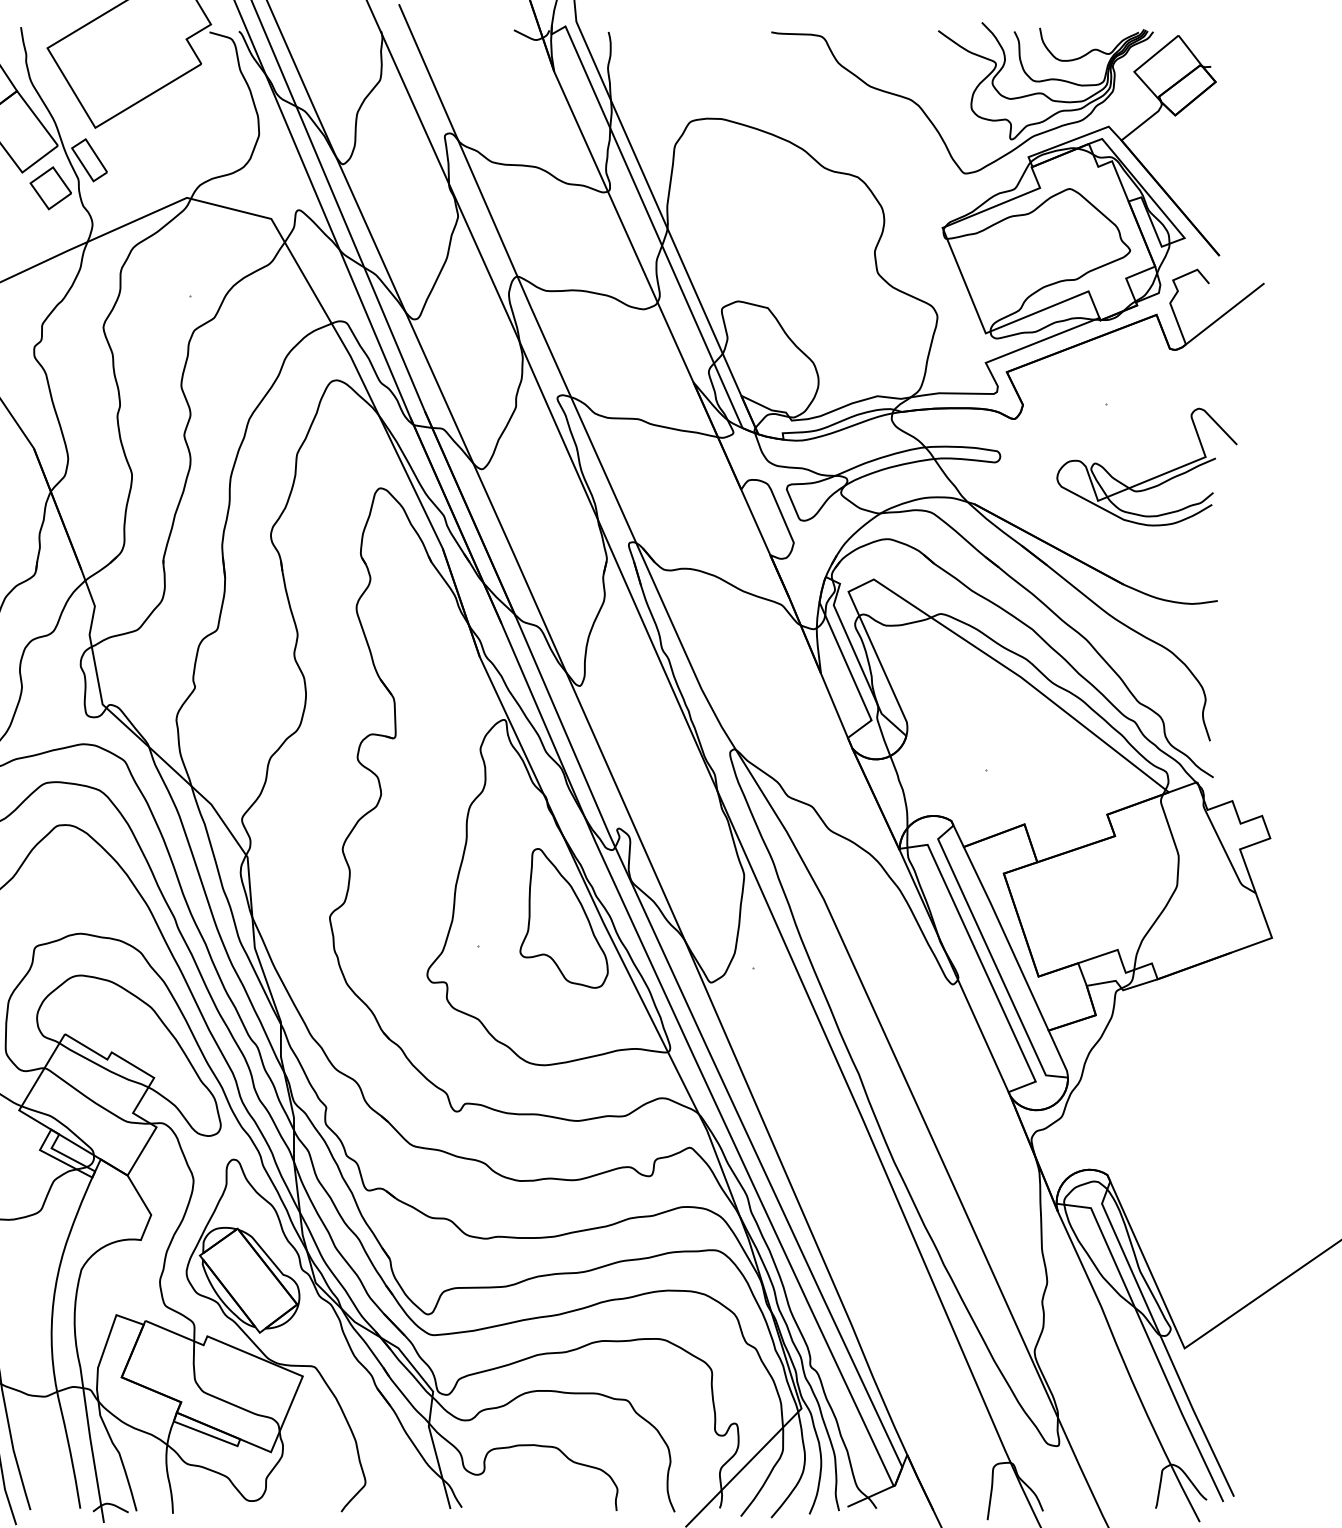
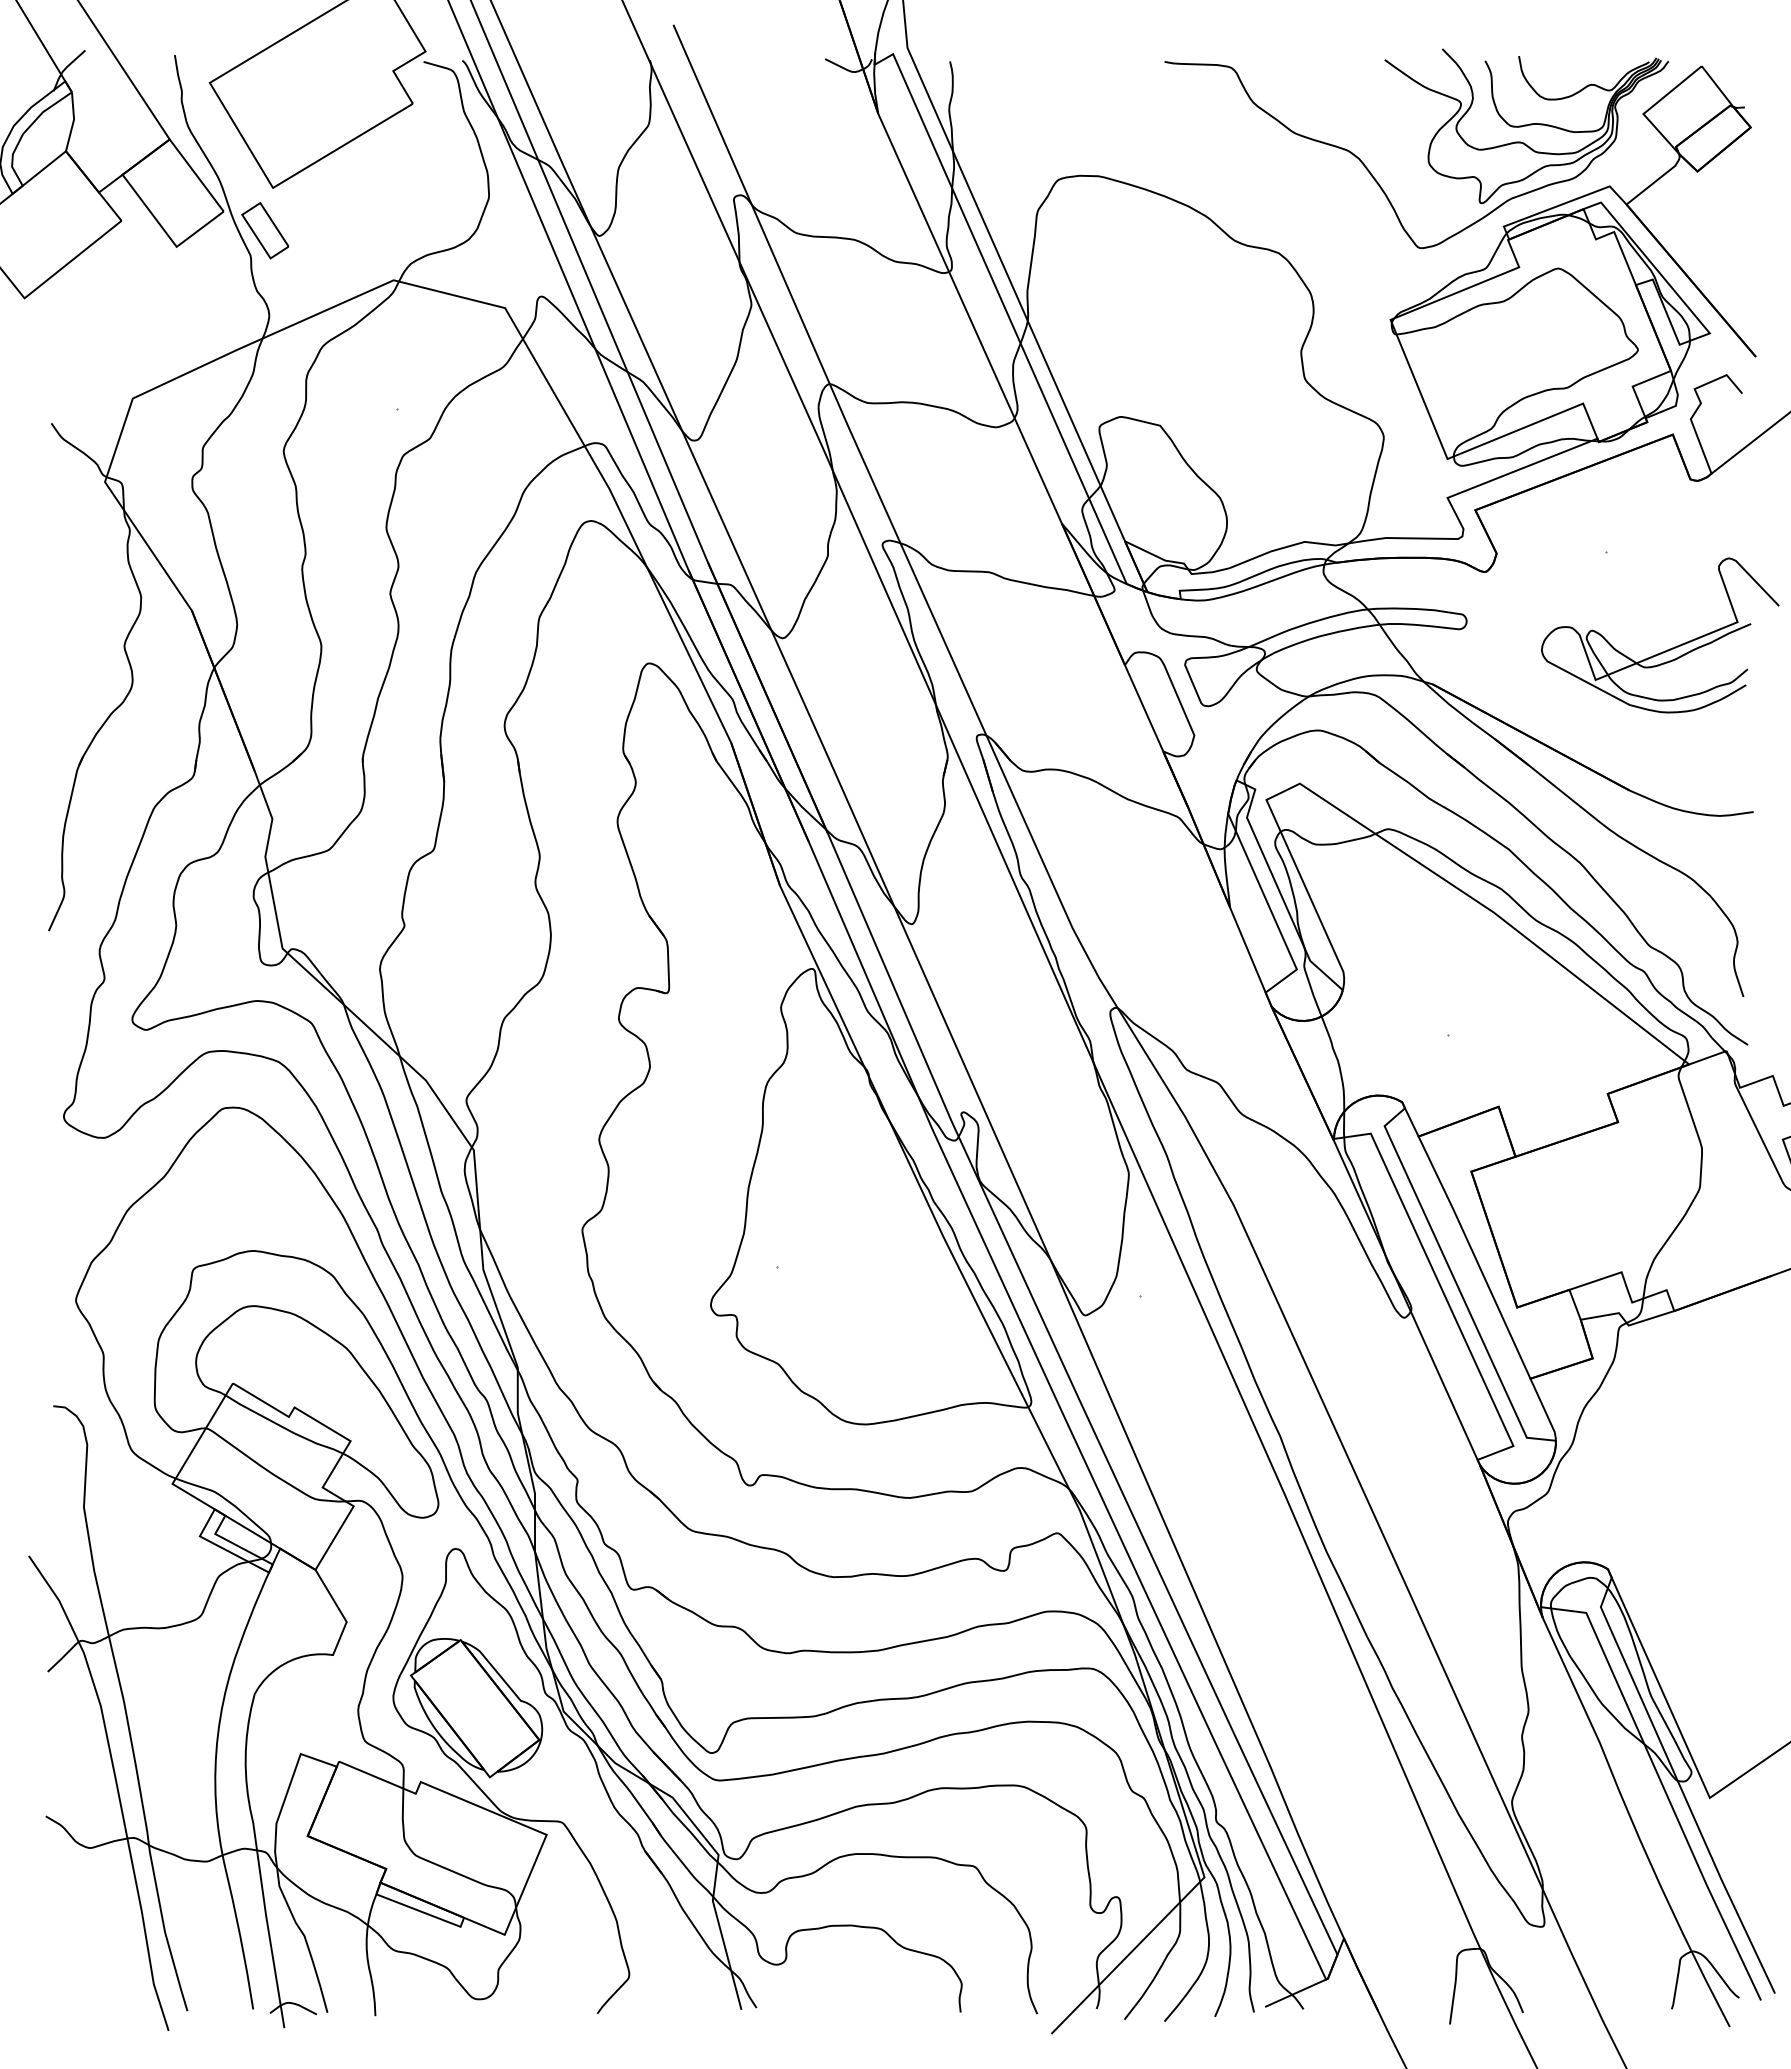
part: (50, 188) -> (213, 267), removed
part: (563, 918) -> (890, 1230), removed

